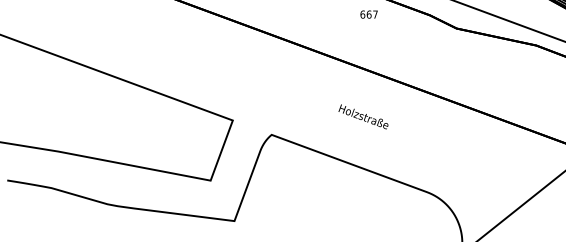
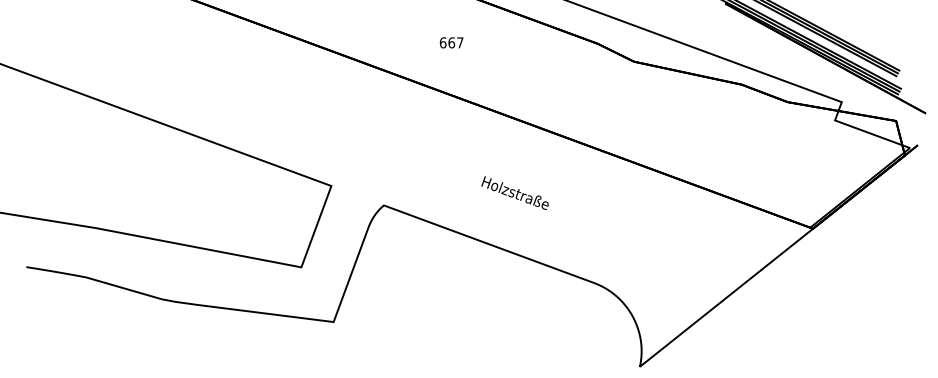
text: (369, 14) -> (451, 42), moved
text: (363, 116) -> (514, 192), moved

